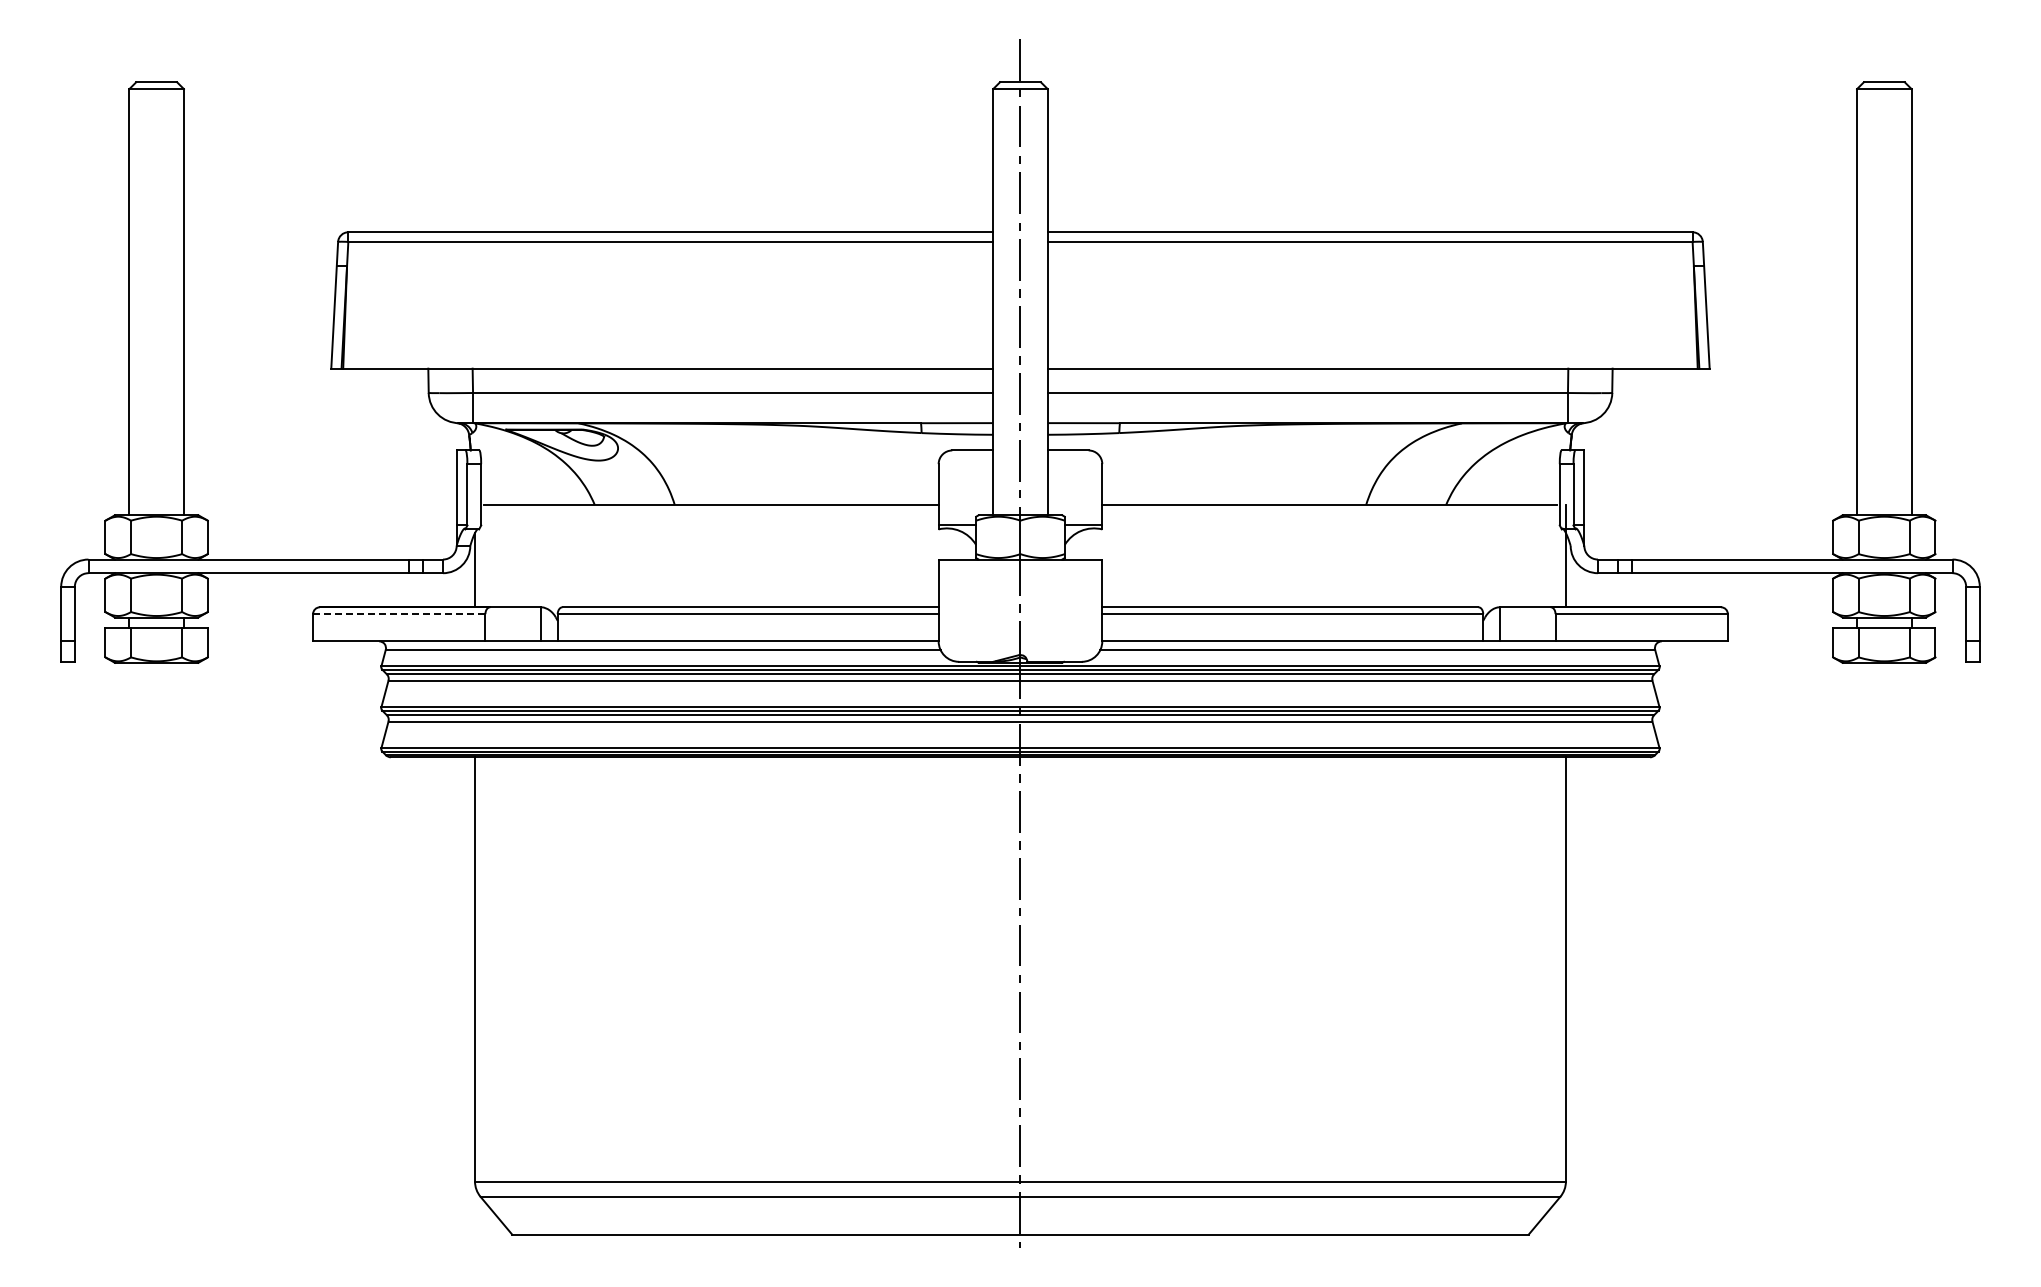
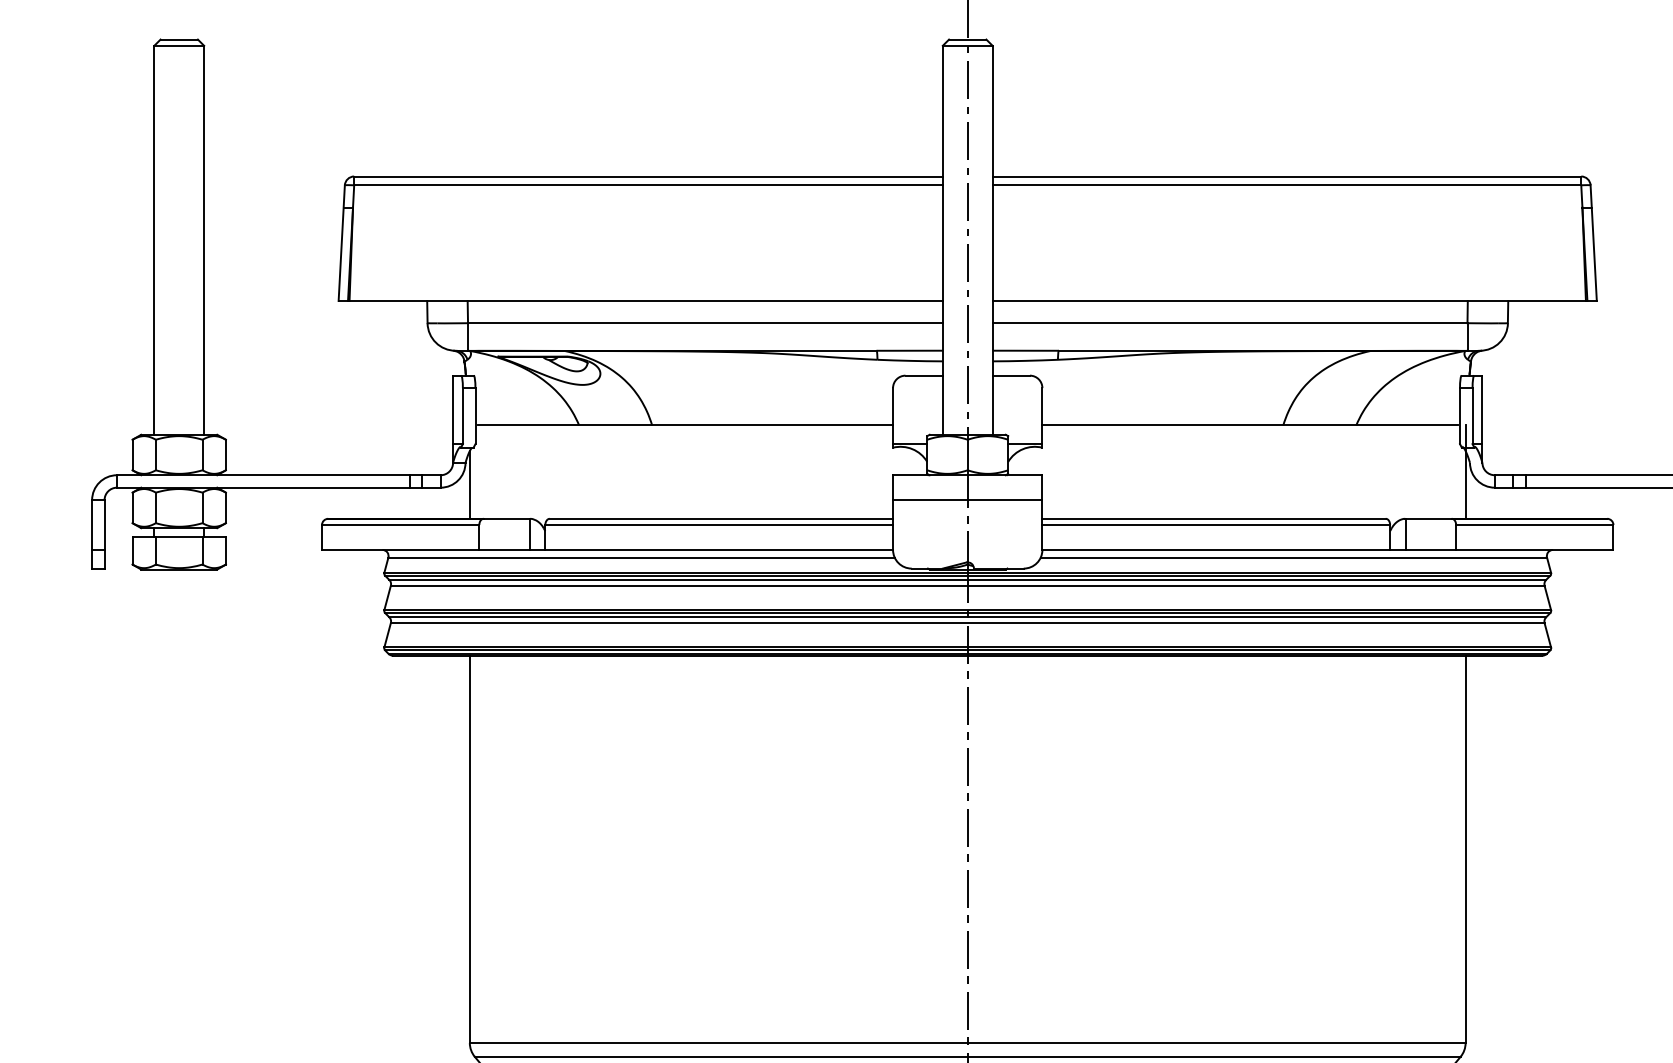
line: (1020, 586) -> (967, 499), added
line: (399, 614) -> (400, 525), dashed -> solid

